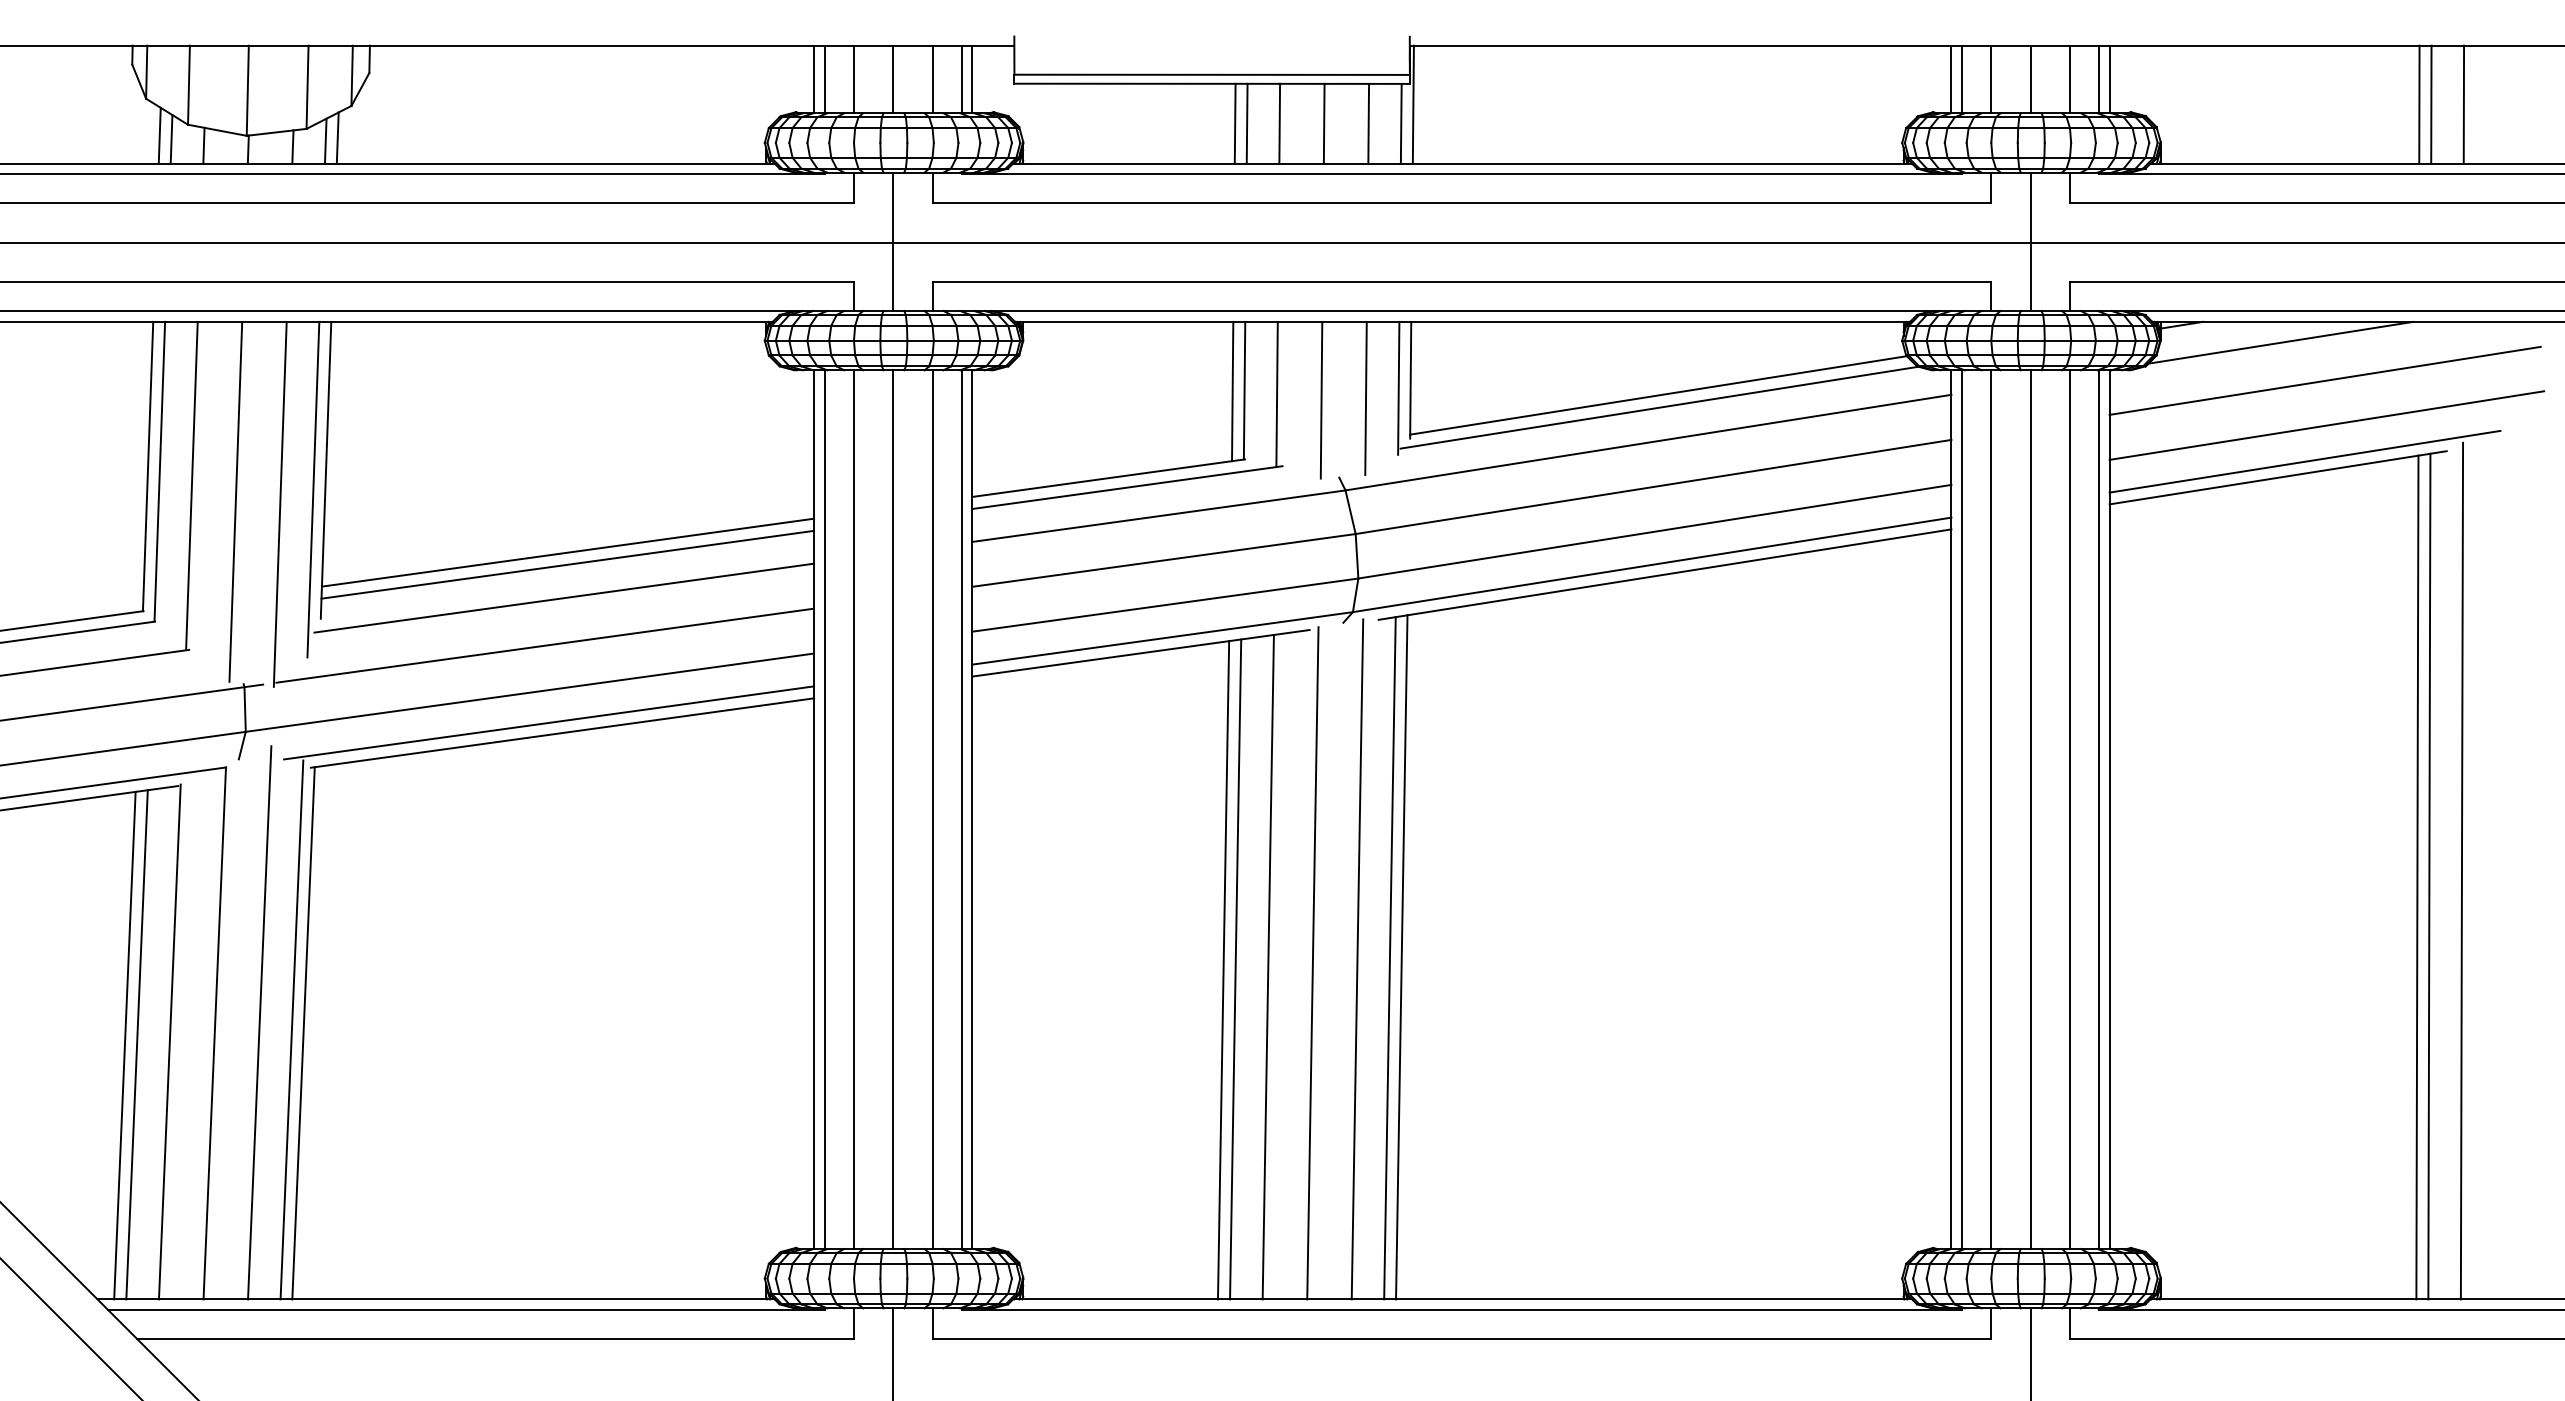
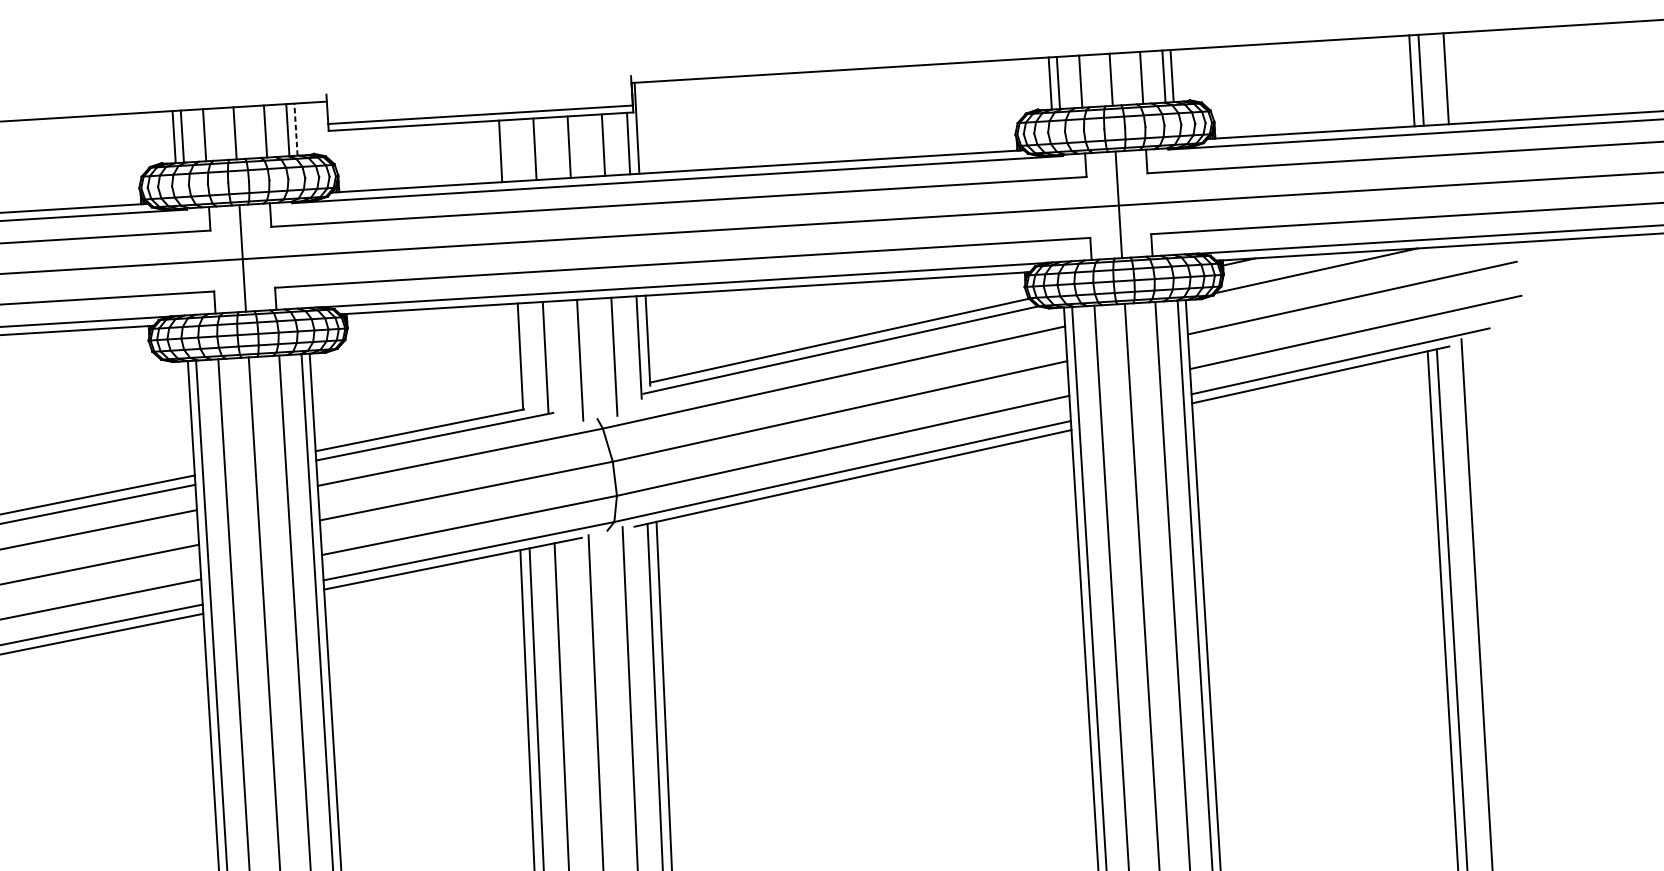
line: (972, 79) -> (296, 129), solid -> dashed
line: (1246, 123) -> (509, 150), removed
line: (1232, 391) -> (511, 357), removed

